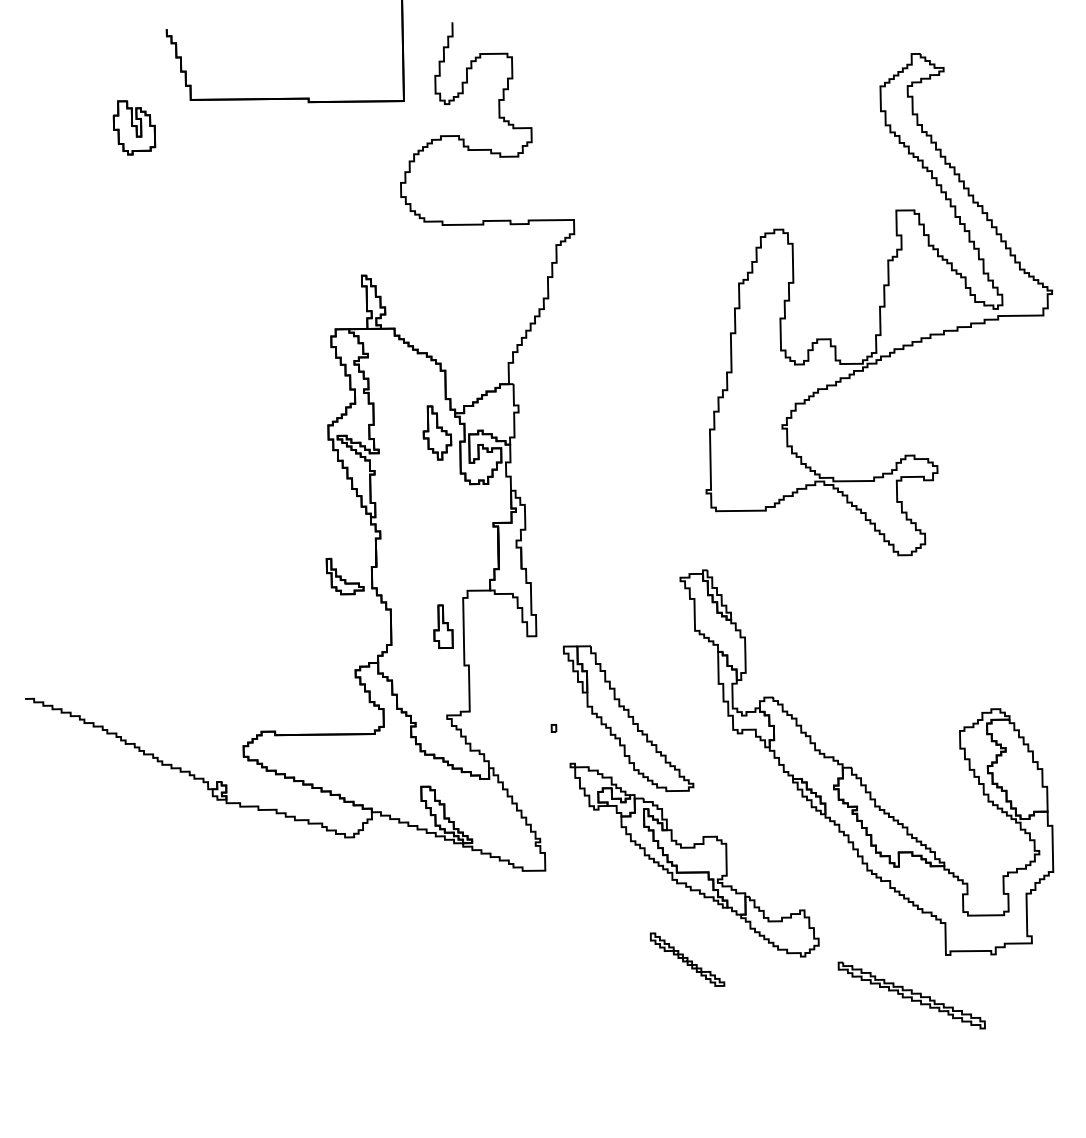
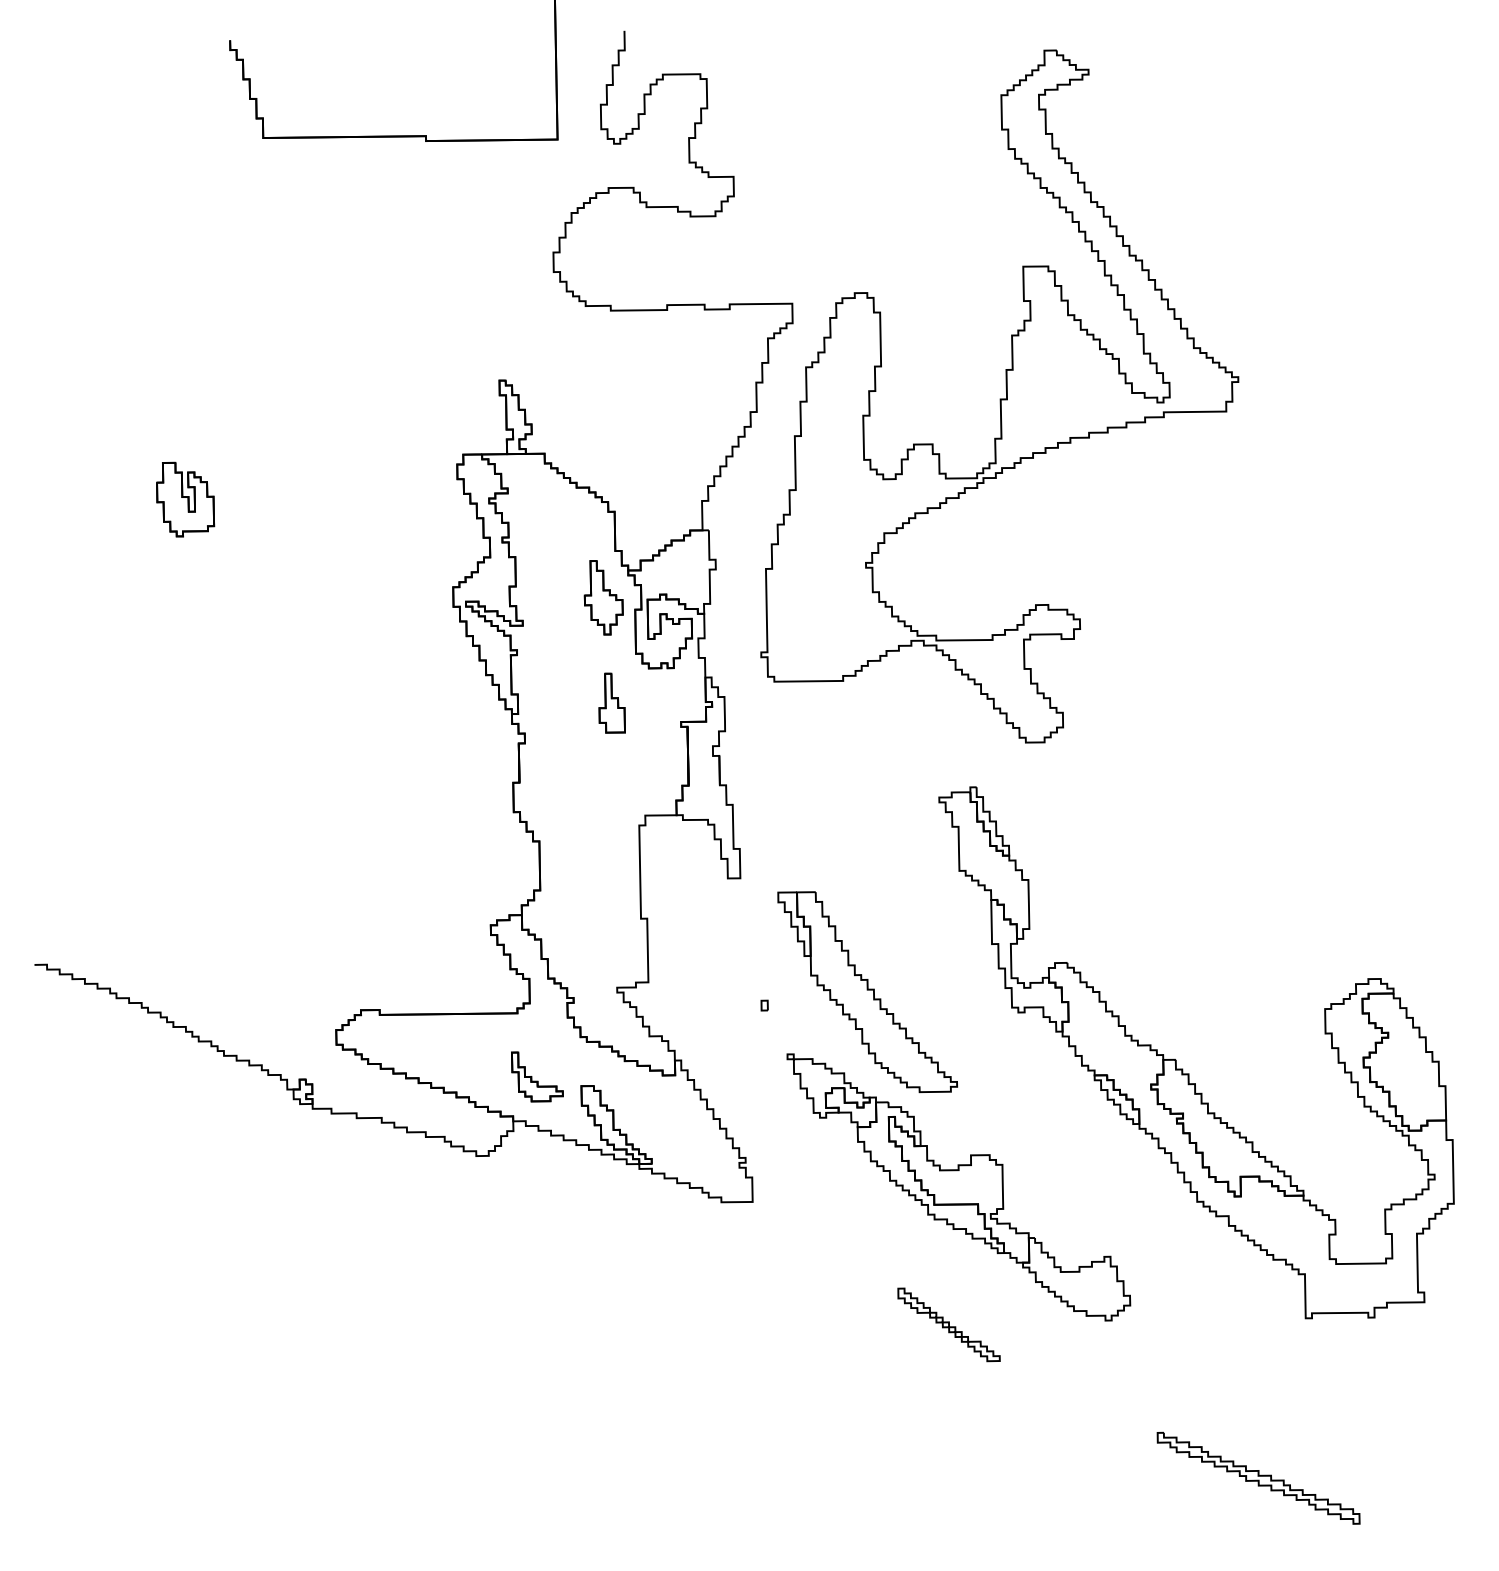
part: (134, 127) -> (185, 499), moved
part: (879, 304) -> (999, 396), moved
part: (345, 576) -> (537, 1076), moved
part: (443, 626) -> (611, 702), moved
part: (911, 994) -> (1258, 1477), moved

